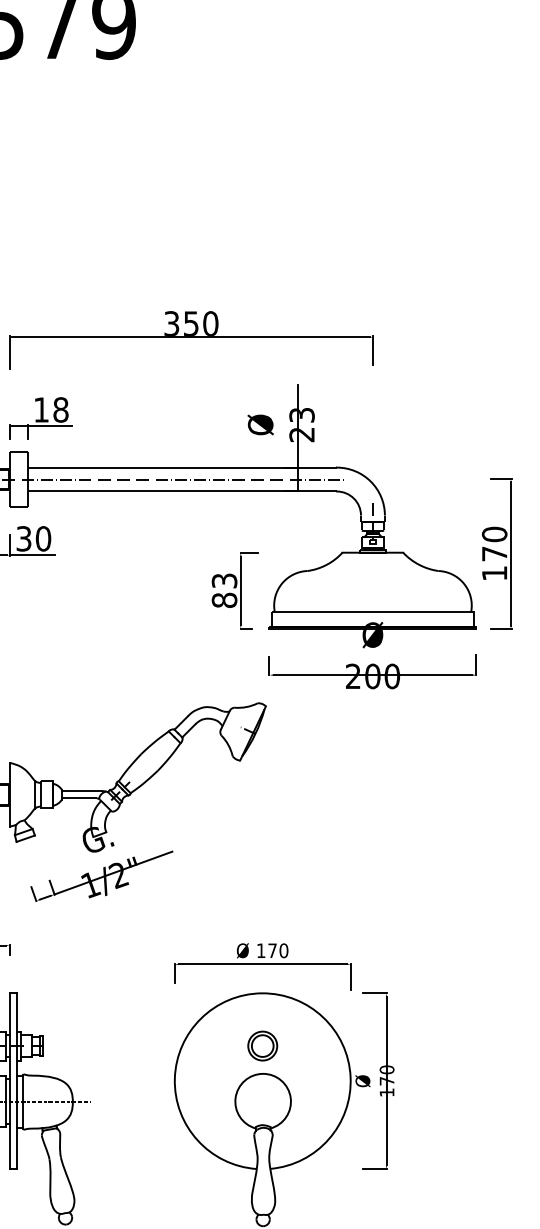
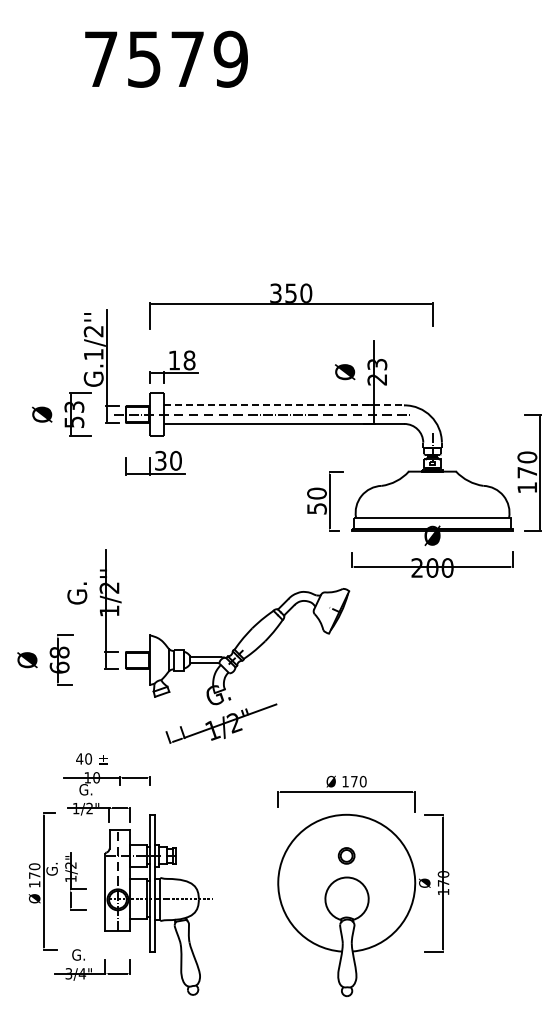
line: (182, 467) -> (284, 405), solid -> dashed
text: (223, 589) -> (316, 500), 83 -> 50
part: (262, 1045) -> (346, 855), size x0.7

